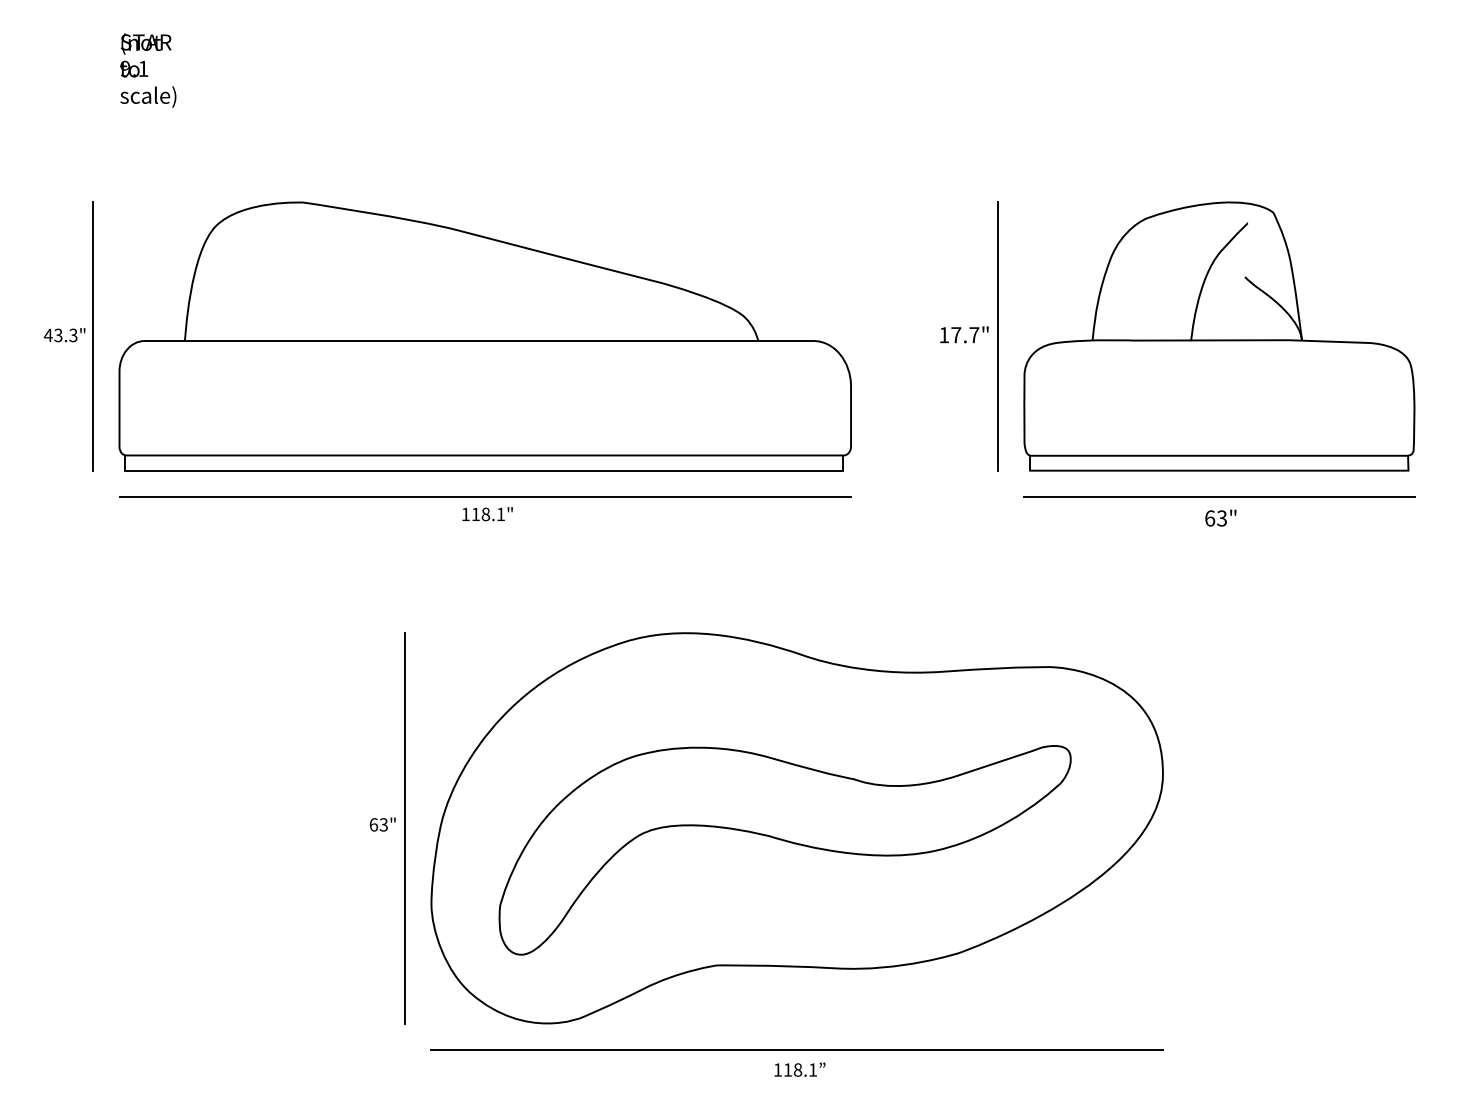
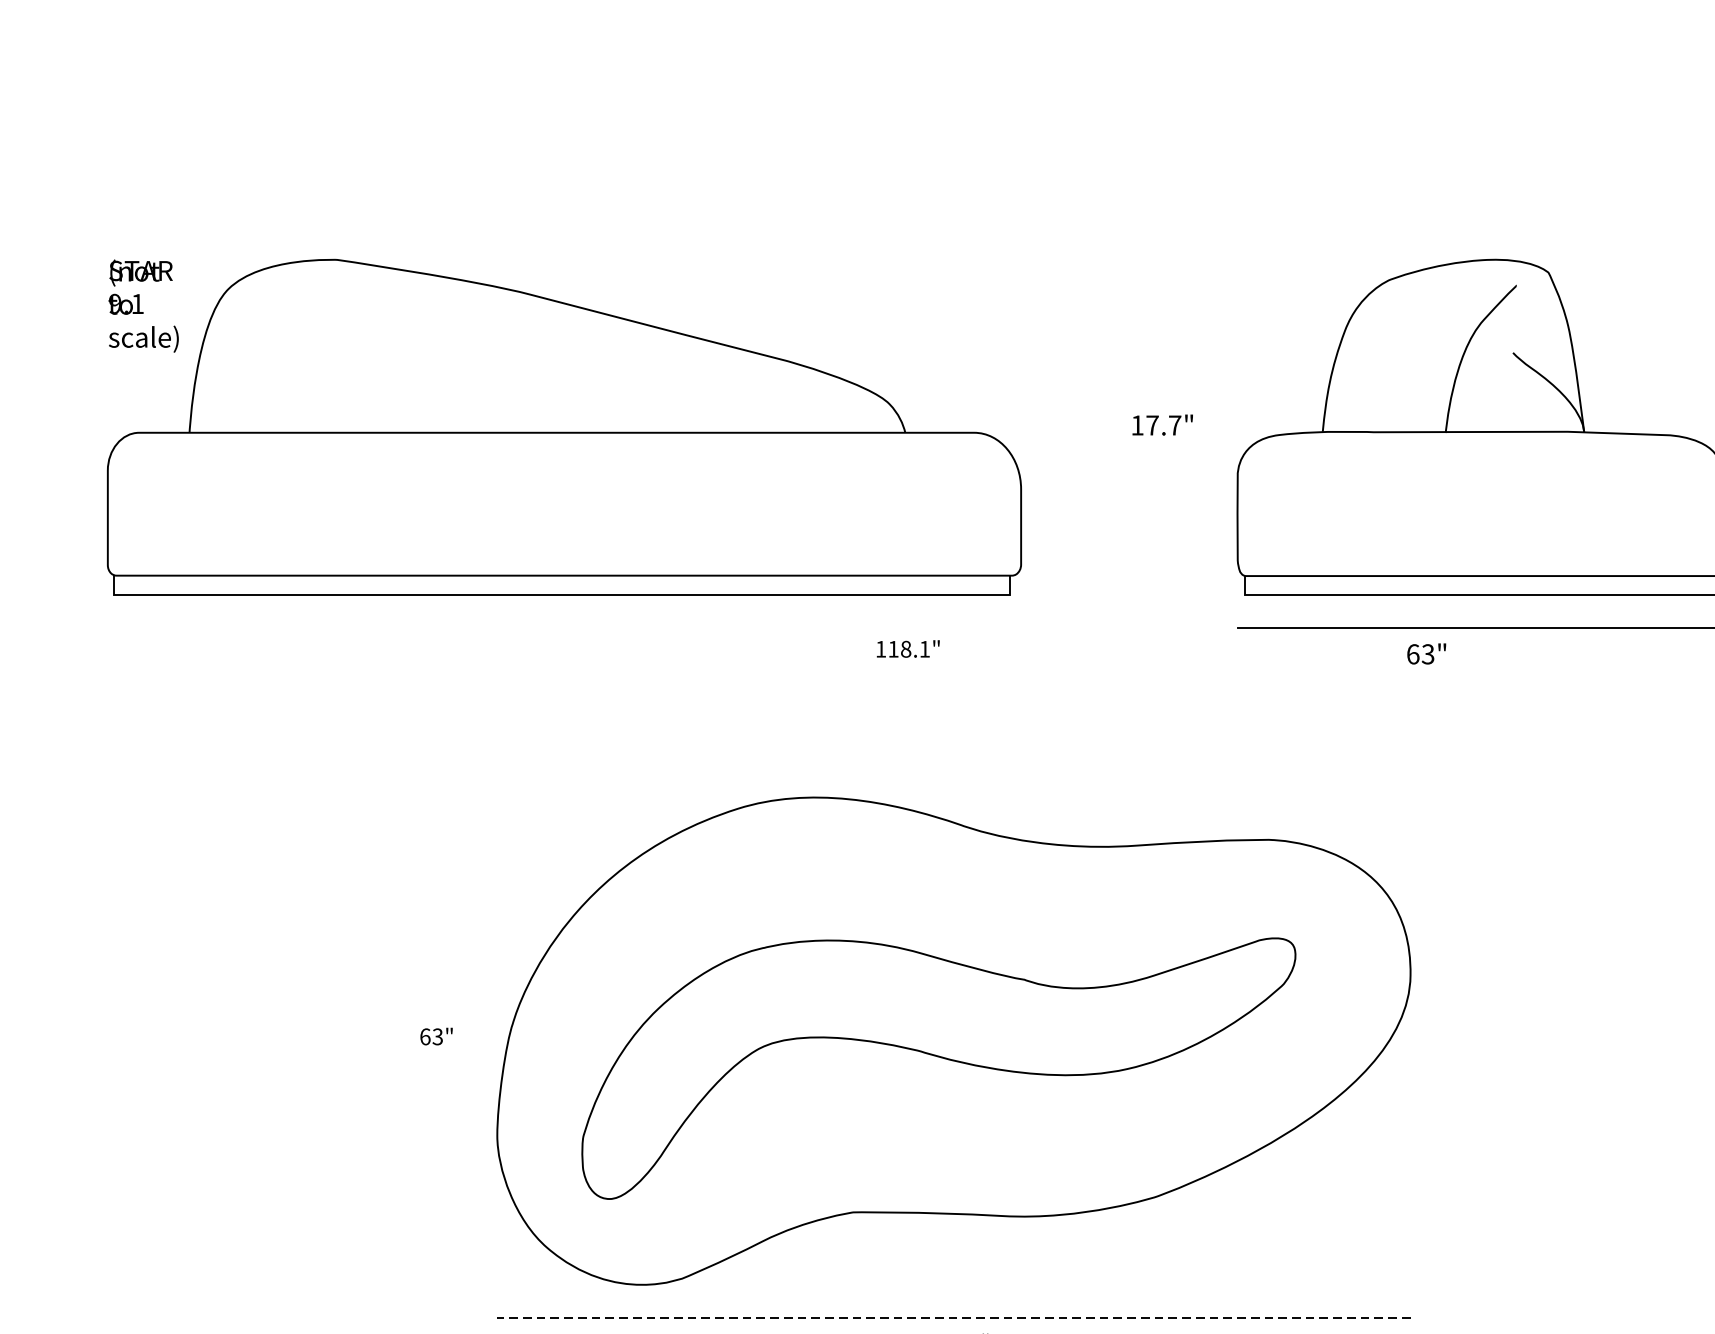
text: (148, 70) -> (144, 306), moved
part: (68, 336) -> (44, 427), removed
line: (997, 336) -> (1203, 427), removed
line: (485, 497) -> (564, 628), removed
text: (487, 514) -> (908, 649), moved
text: (1220, 517) -> (1426, 653), moved
line: (404, 828) -> (463, 1041), removed
line: (797, 1050) -> (954, 1318), solid -> dashed

